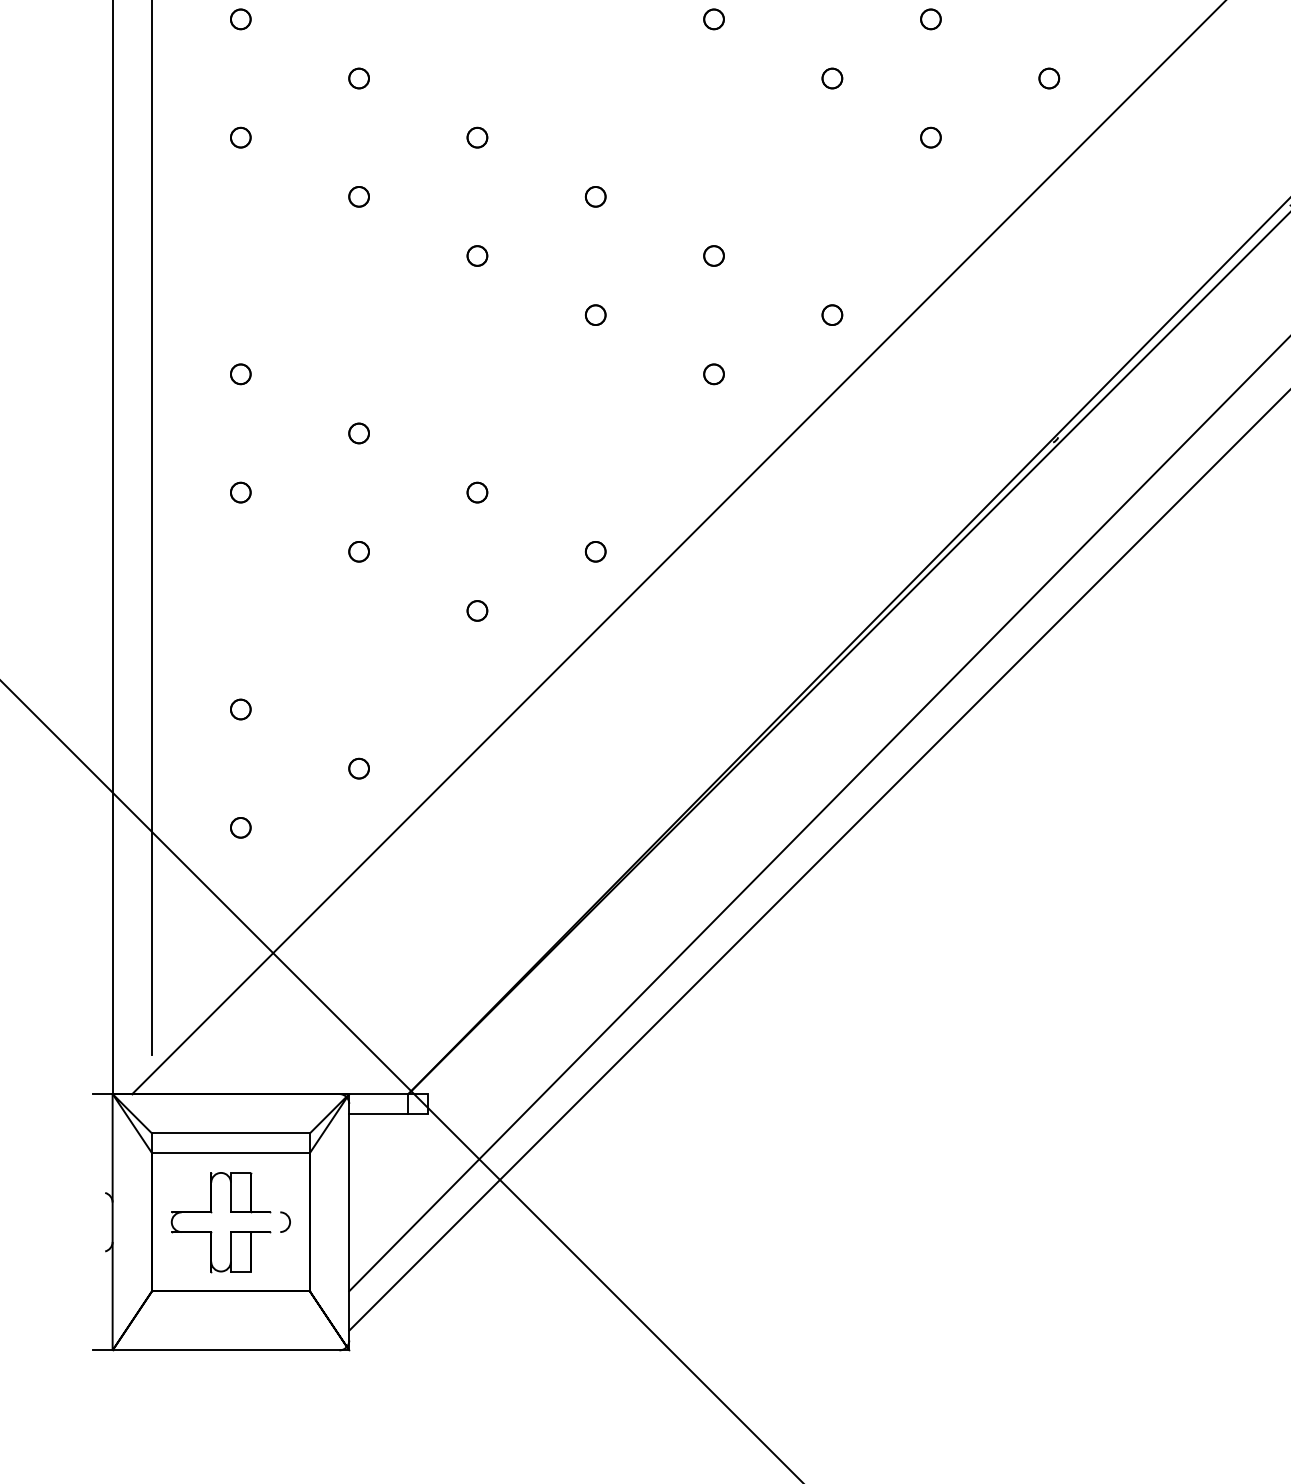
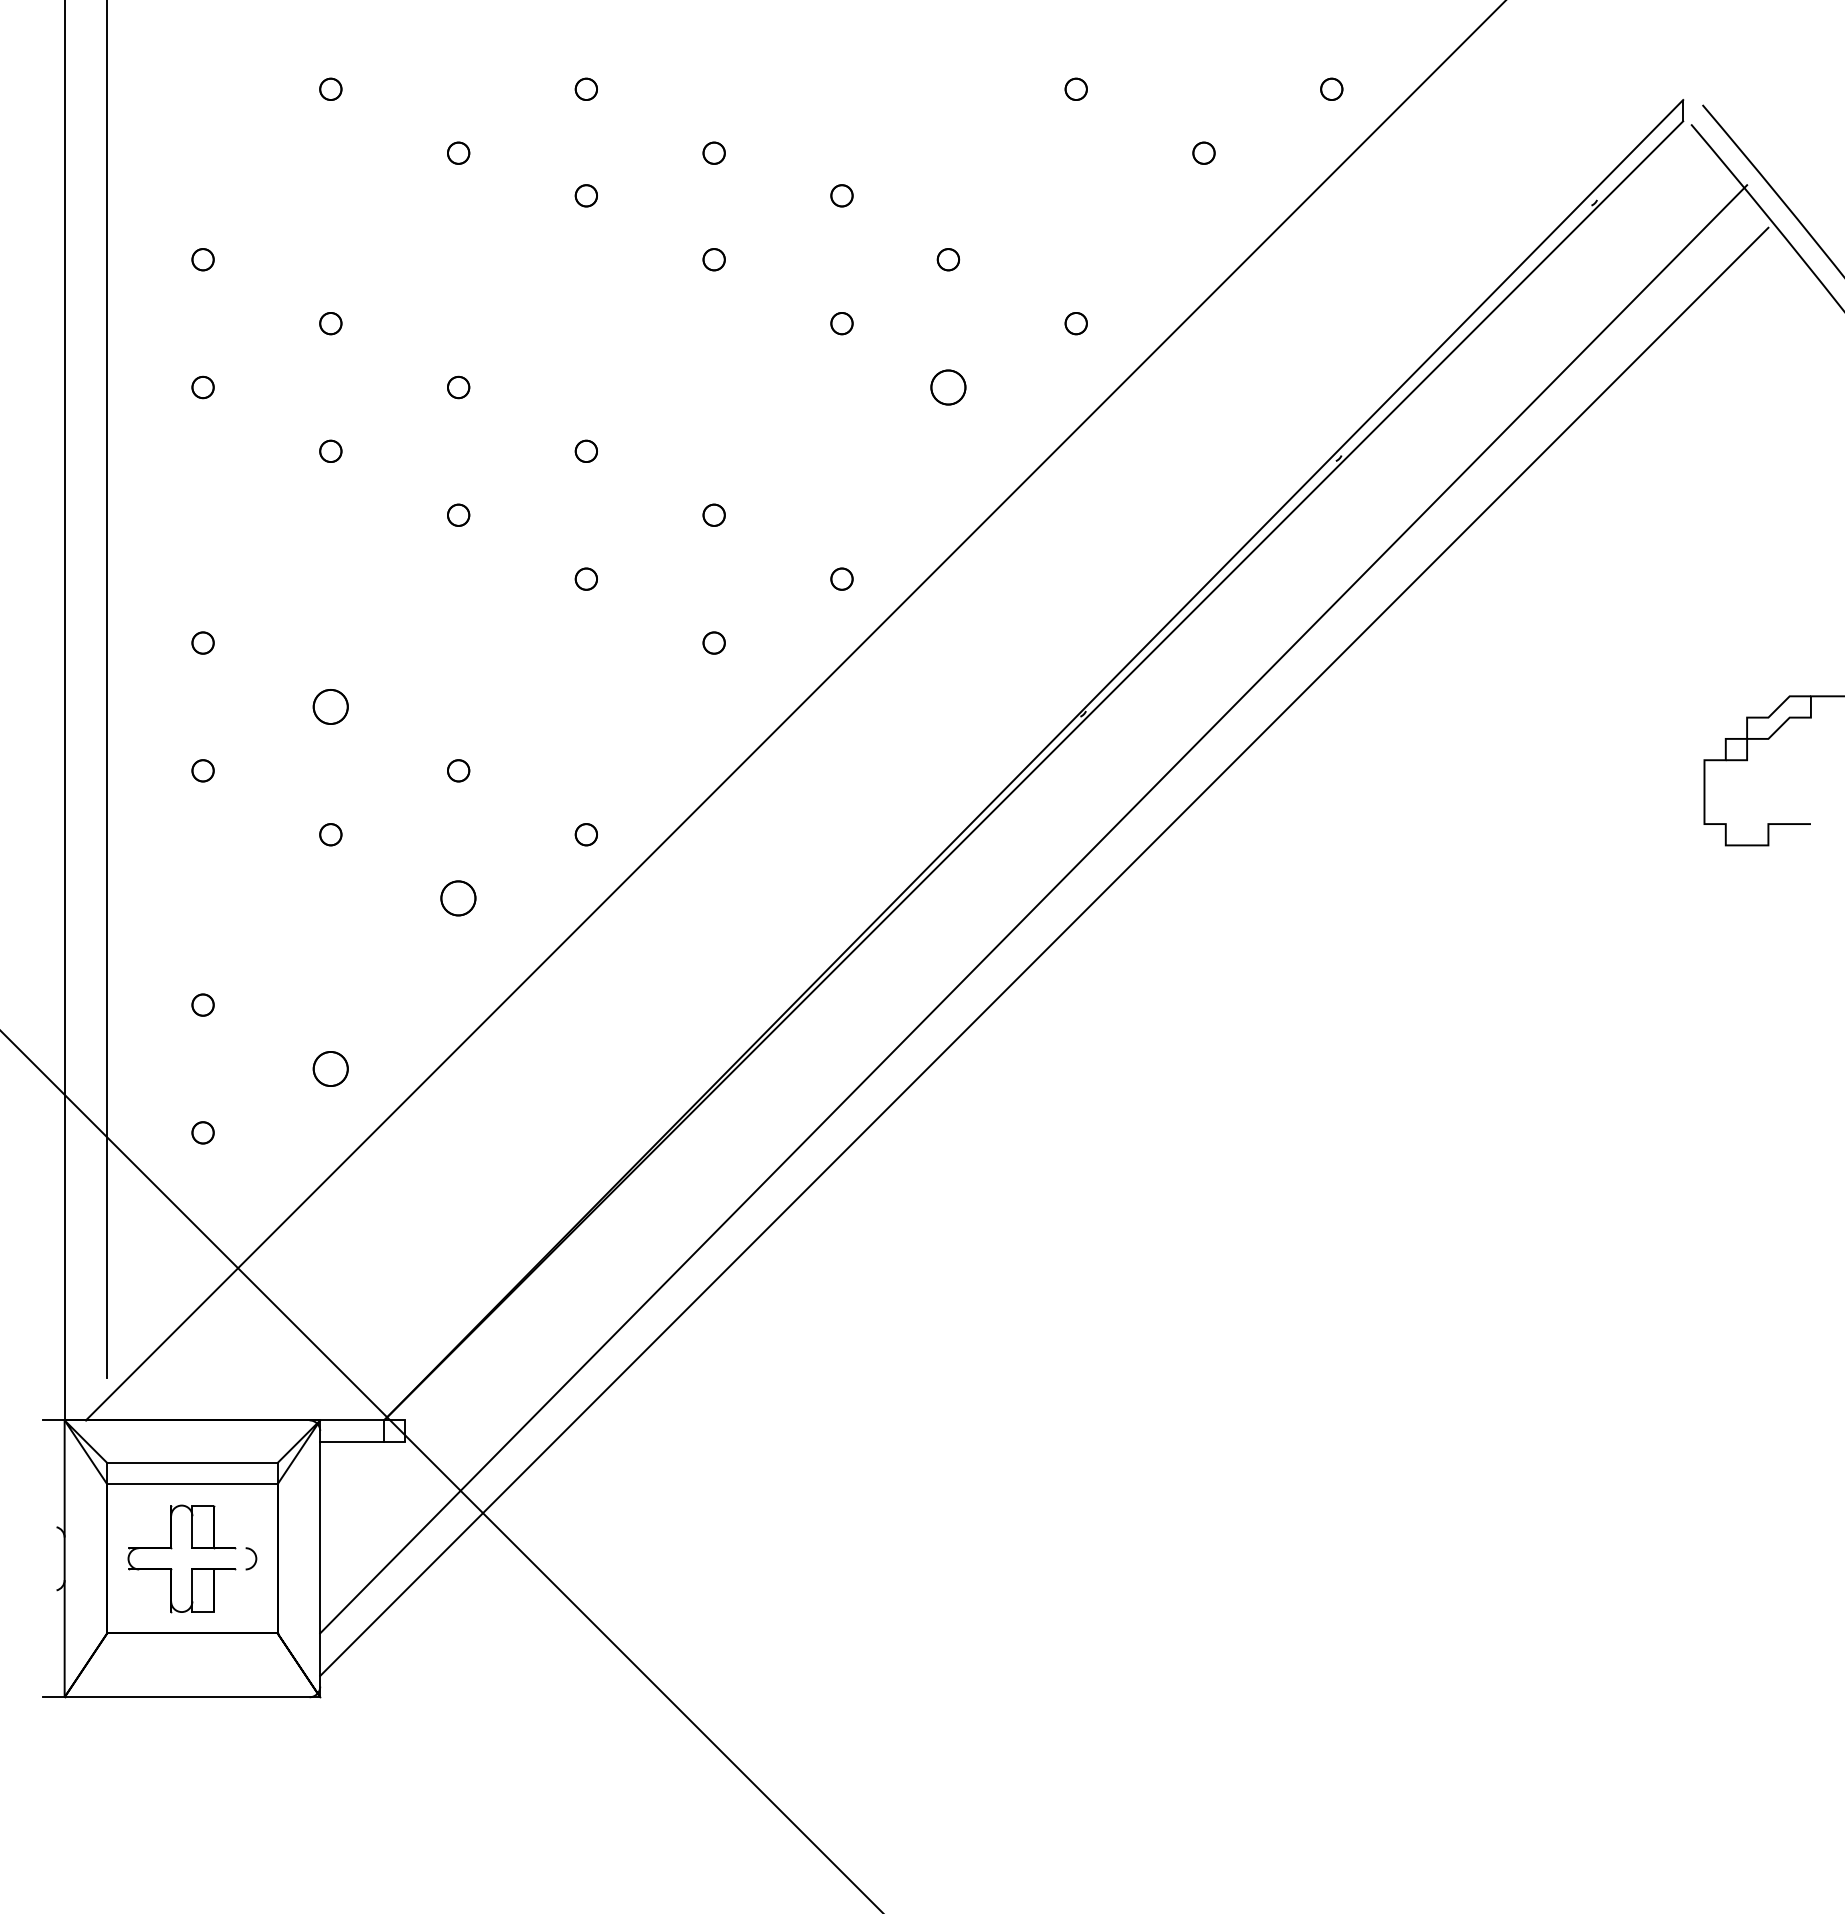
part: (930, 137) -> (948, 387), size x1.6
part: (358, 433) -> (330, 706), size x1.6
part: (477, 610) -> (458, 898), size x1.6
part: (358, 768) -> (330, 1068), size x1.6

